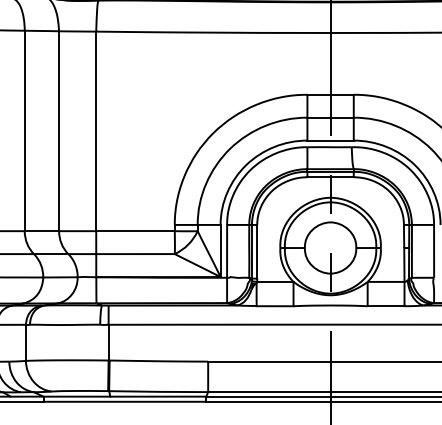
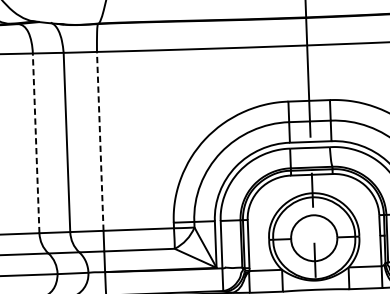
line: (24, 130) -> (35, 142), solid -> dashed
line: (96, 131) -> (100, 141), solid -> dashed

